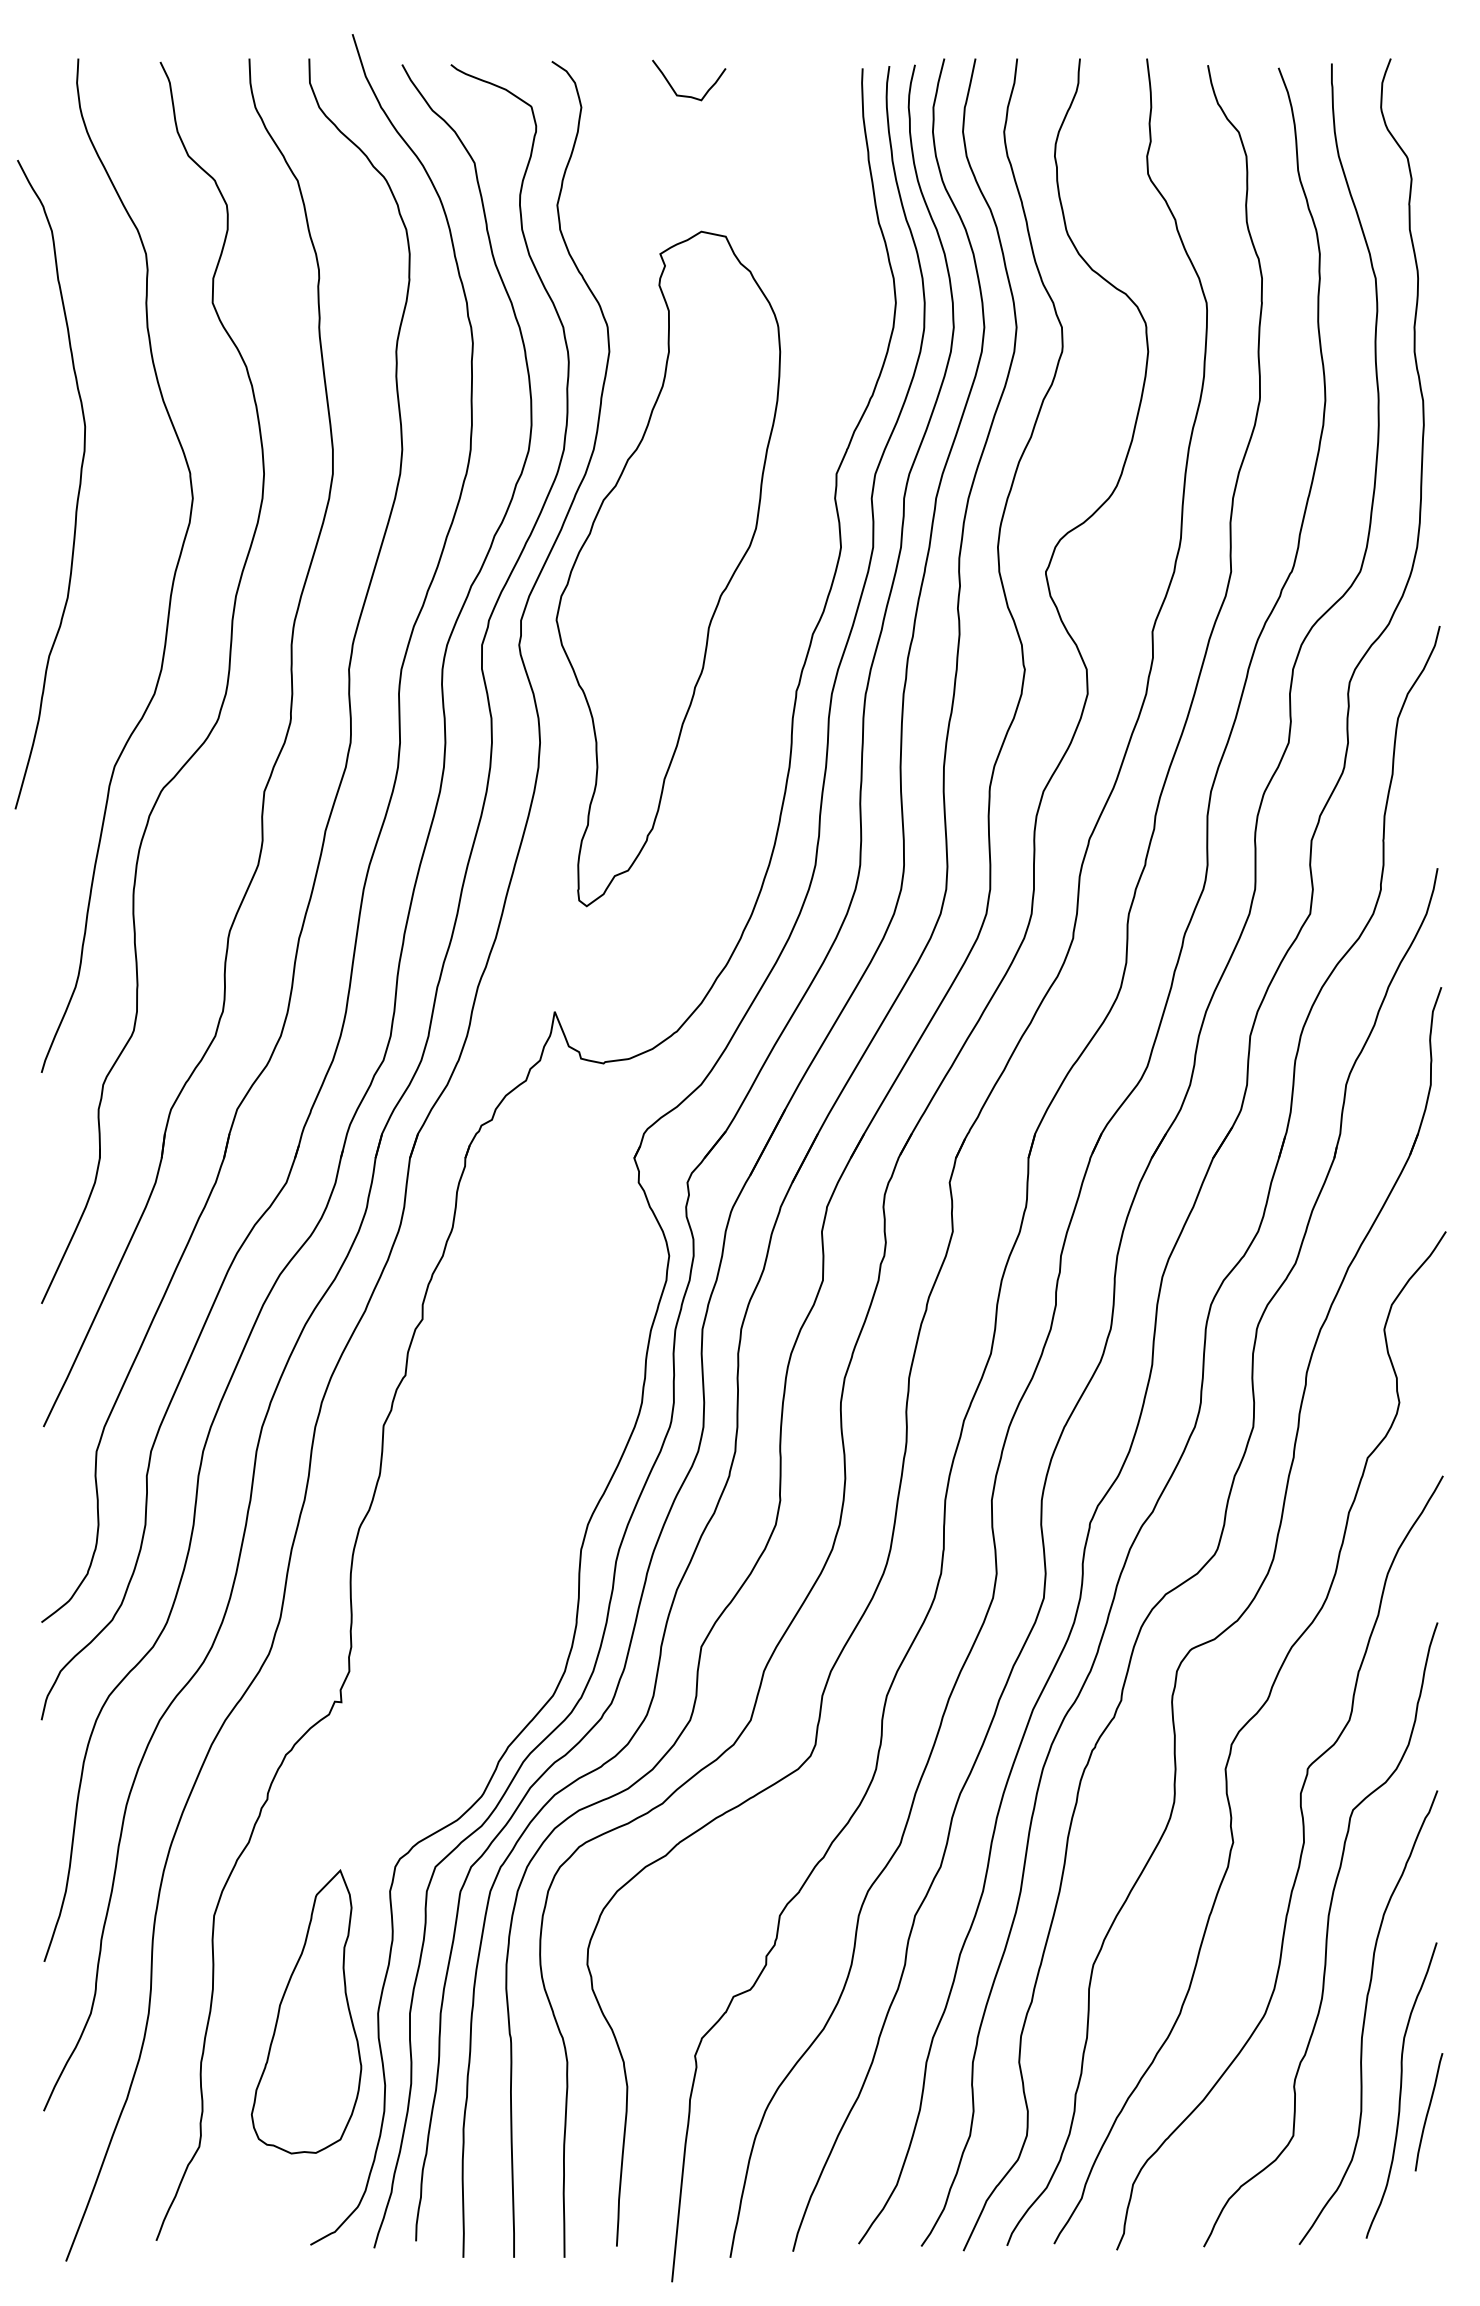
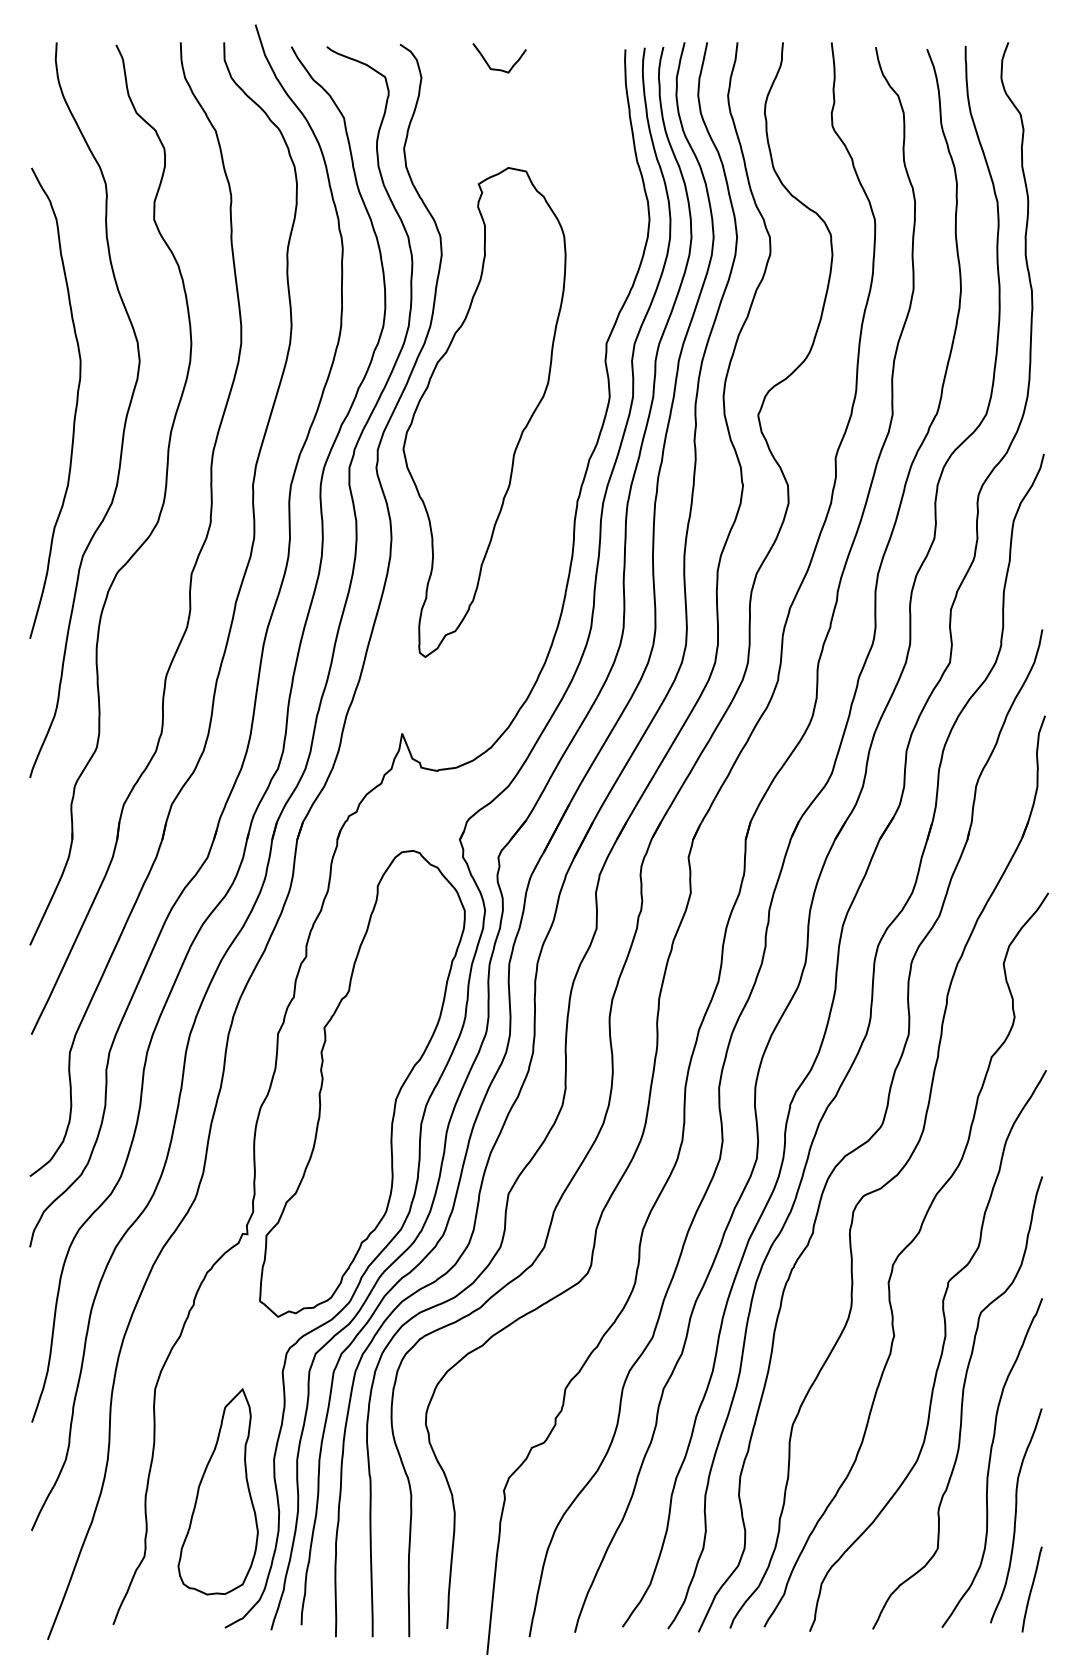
curve: (78, 487) -> (75, 405), moved
part: (500, 1494) -> (362, 1083), added
part: (305, 2011) -> (217, 1491), moved
curve: (1428, 2112) -> (1031, 1589), moved

